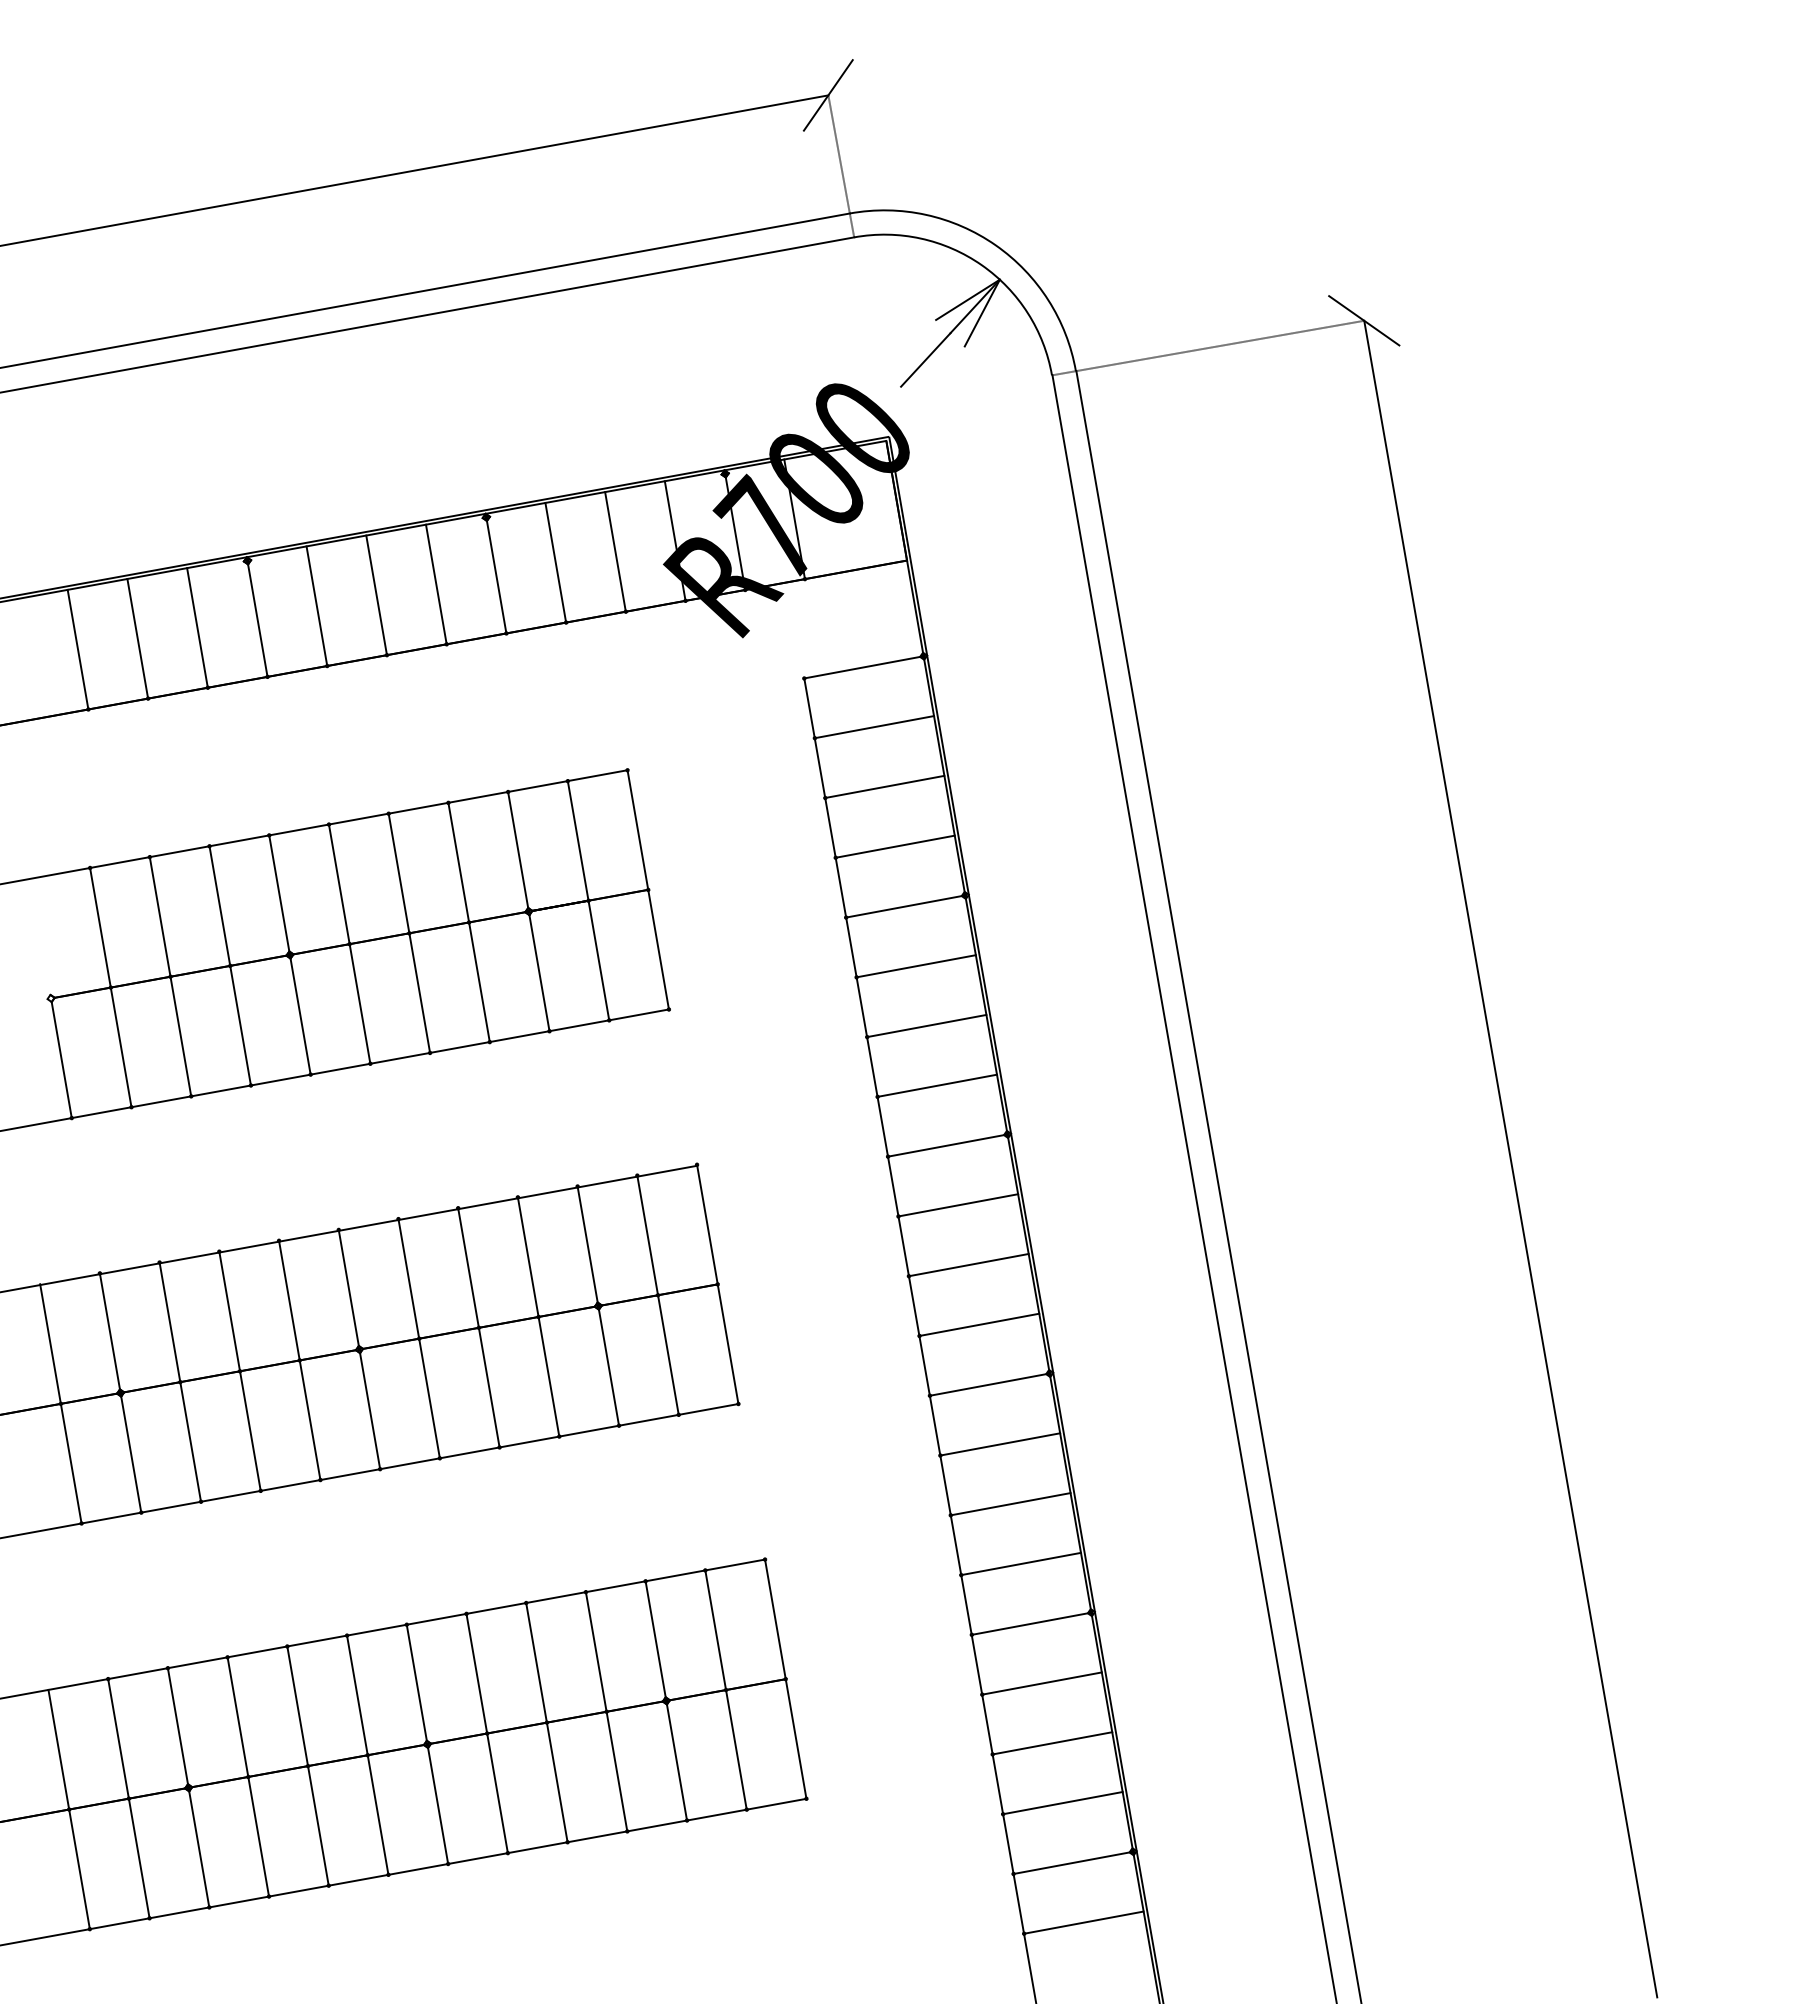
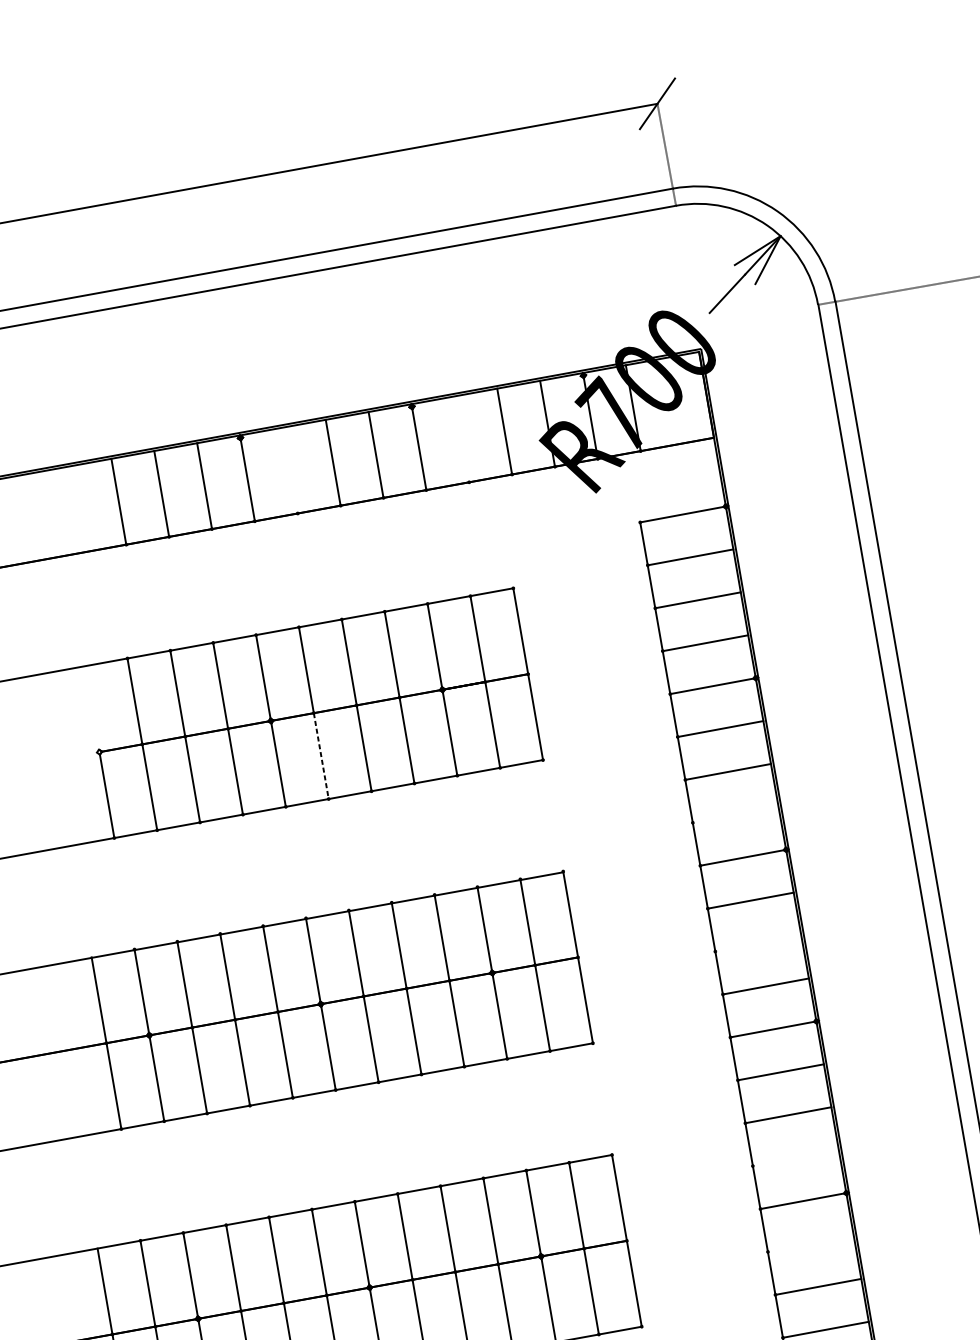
line: (555, 562) -> (461, 439), removed
line: (316, 606) -> (290, 470), removed
line: (360, 1003) -> (321, 755), solid -> dashed
line: (937, 1085) -> (735, 814), removed
line: (968, 1264) -> (758, 943), removed
line: (1020, 1563) -> (795, 1157), removed
line: (1041, 1683) -> (810, 1243), removed

